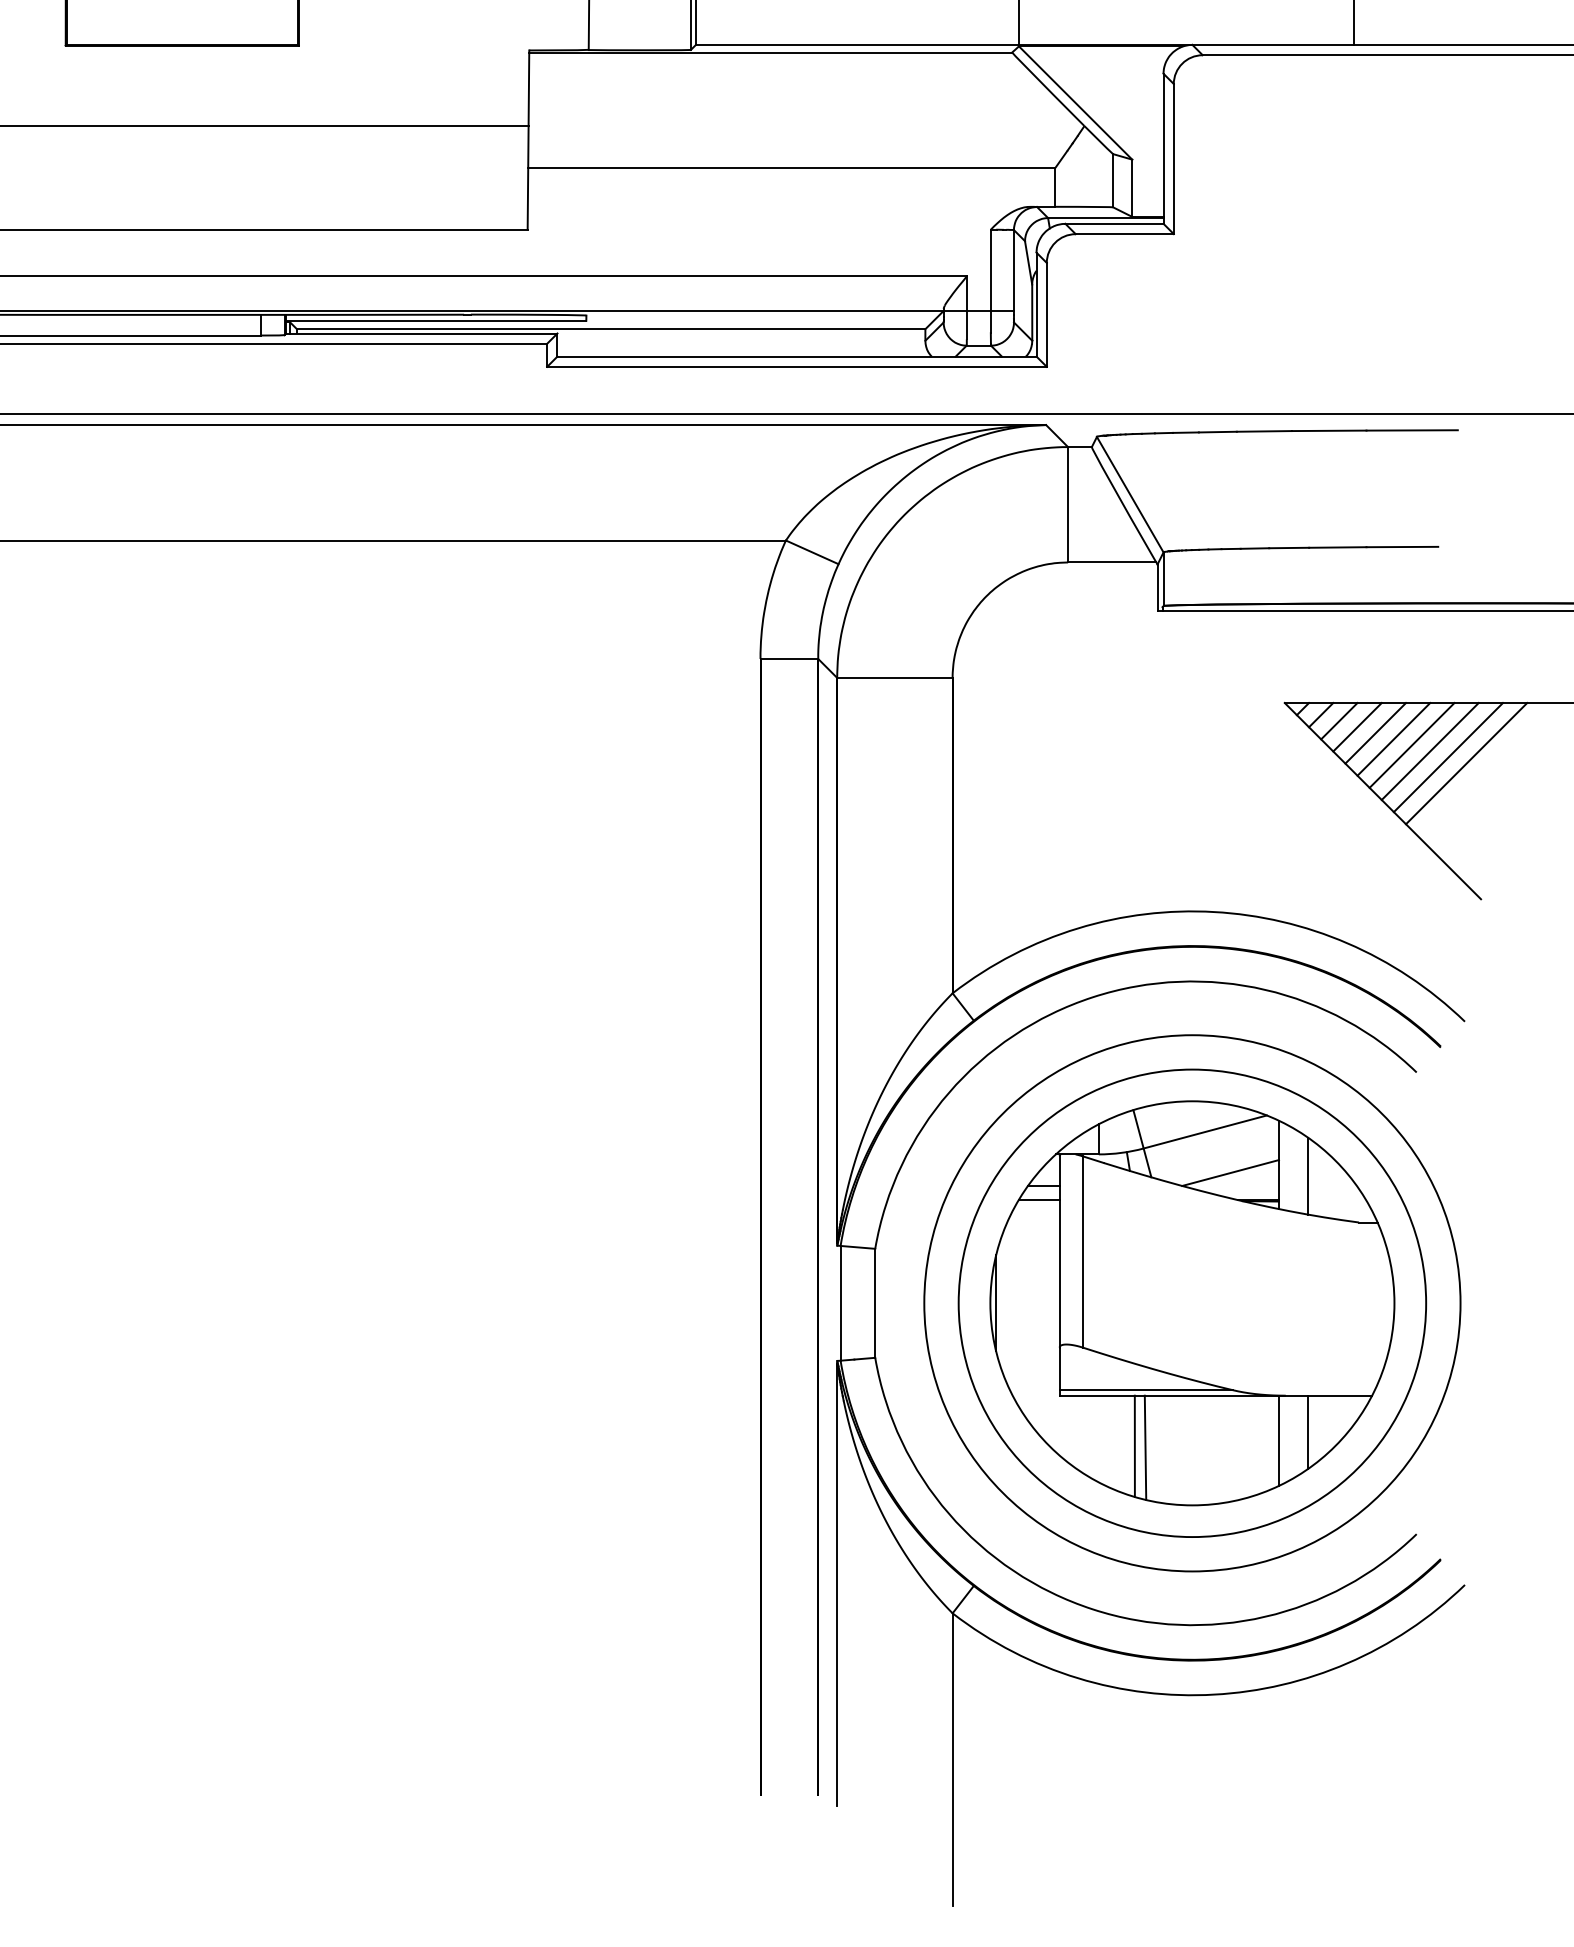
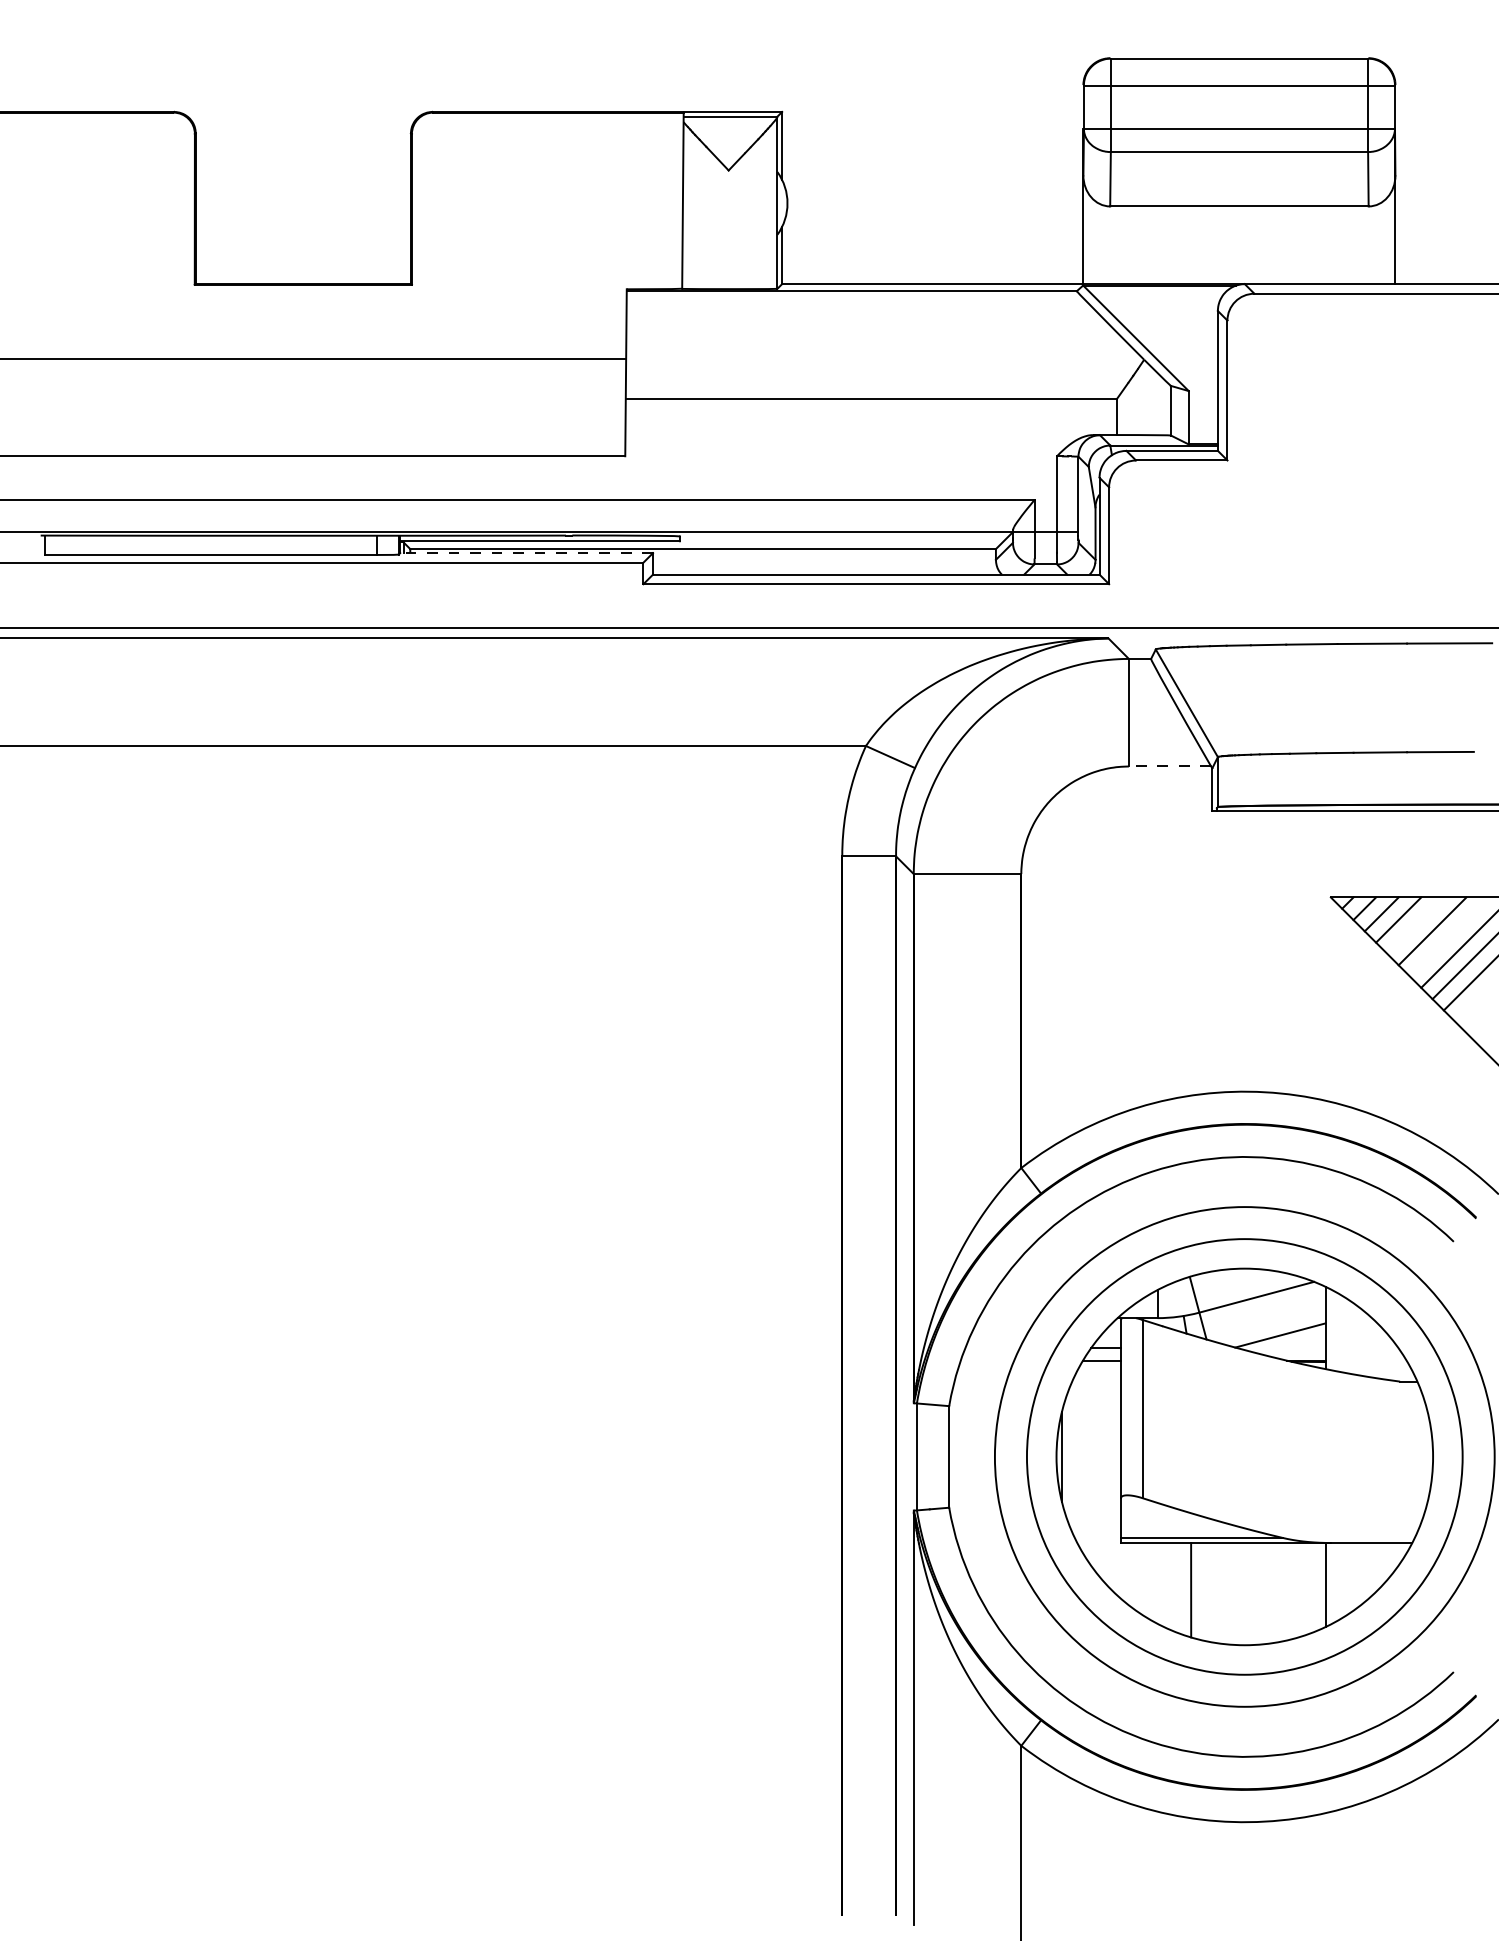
line: (421, 333) -> (526, 553), solid -> dashed
line: (1111, 562) -> (1169, 766), solid -> dashed
line: (1375, 733) -> (1415, 925), removed
line: (1412, 744) -> (1449, 936), removed
line: (1307, 1176) -> (1352, 1338), removed
line: (1307, 1432) -> (1352, 1577), removed
line: (1144, 1447) -> (1200, 1591), removed

